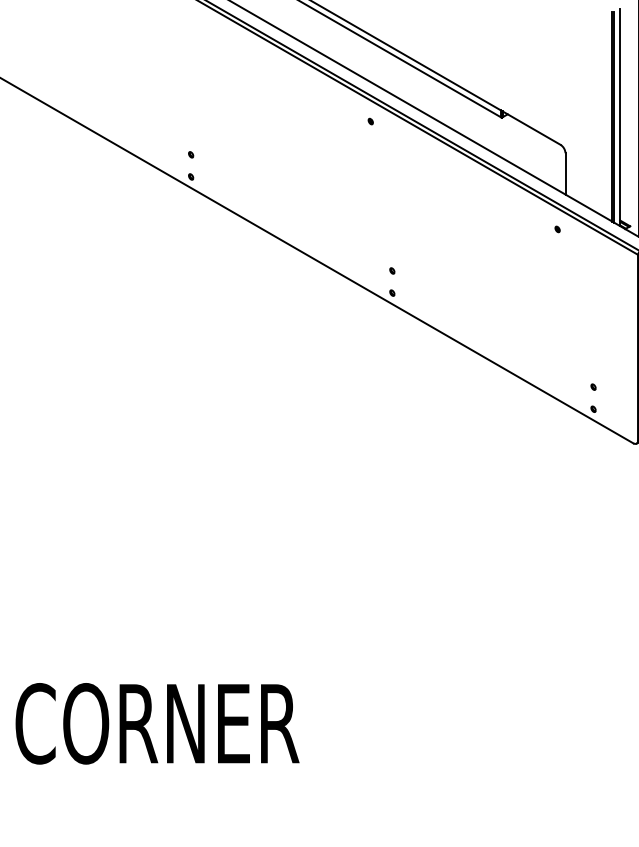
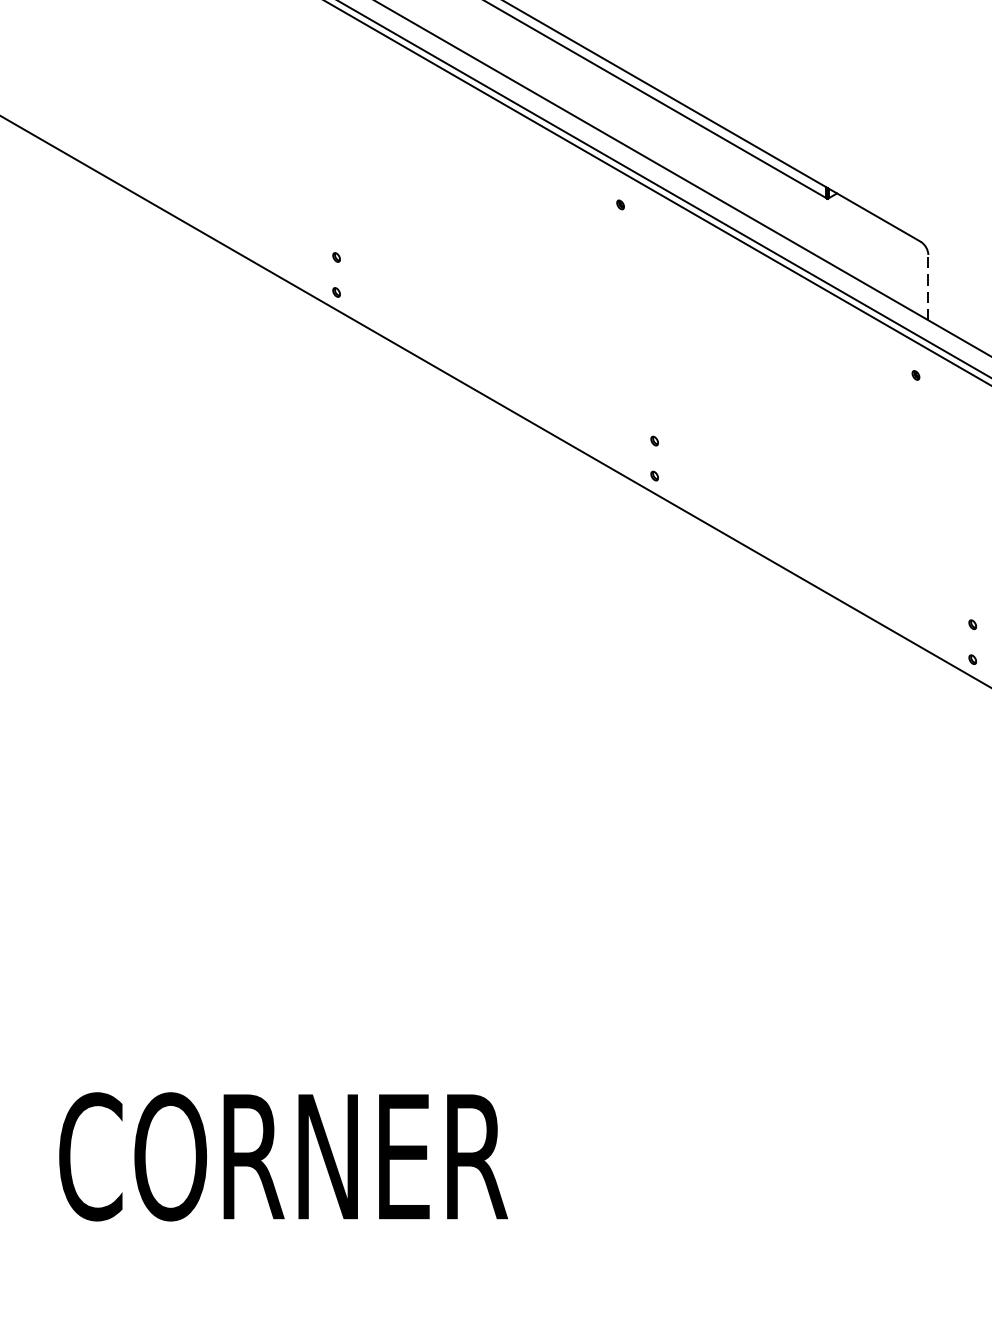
line: (565, 173) -> (928, 286), solid -> dashed

